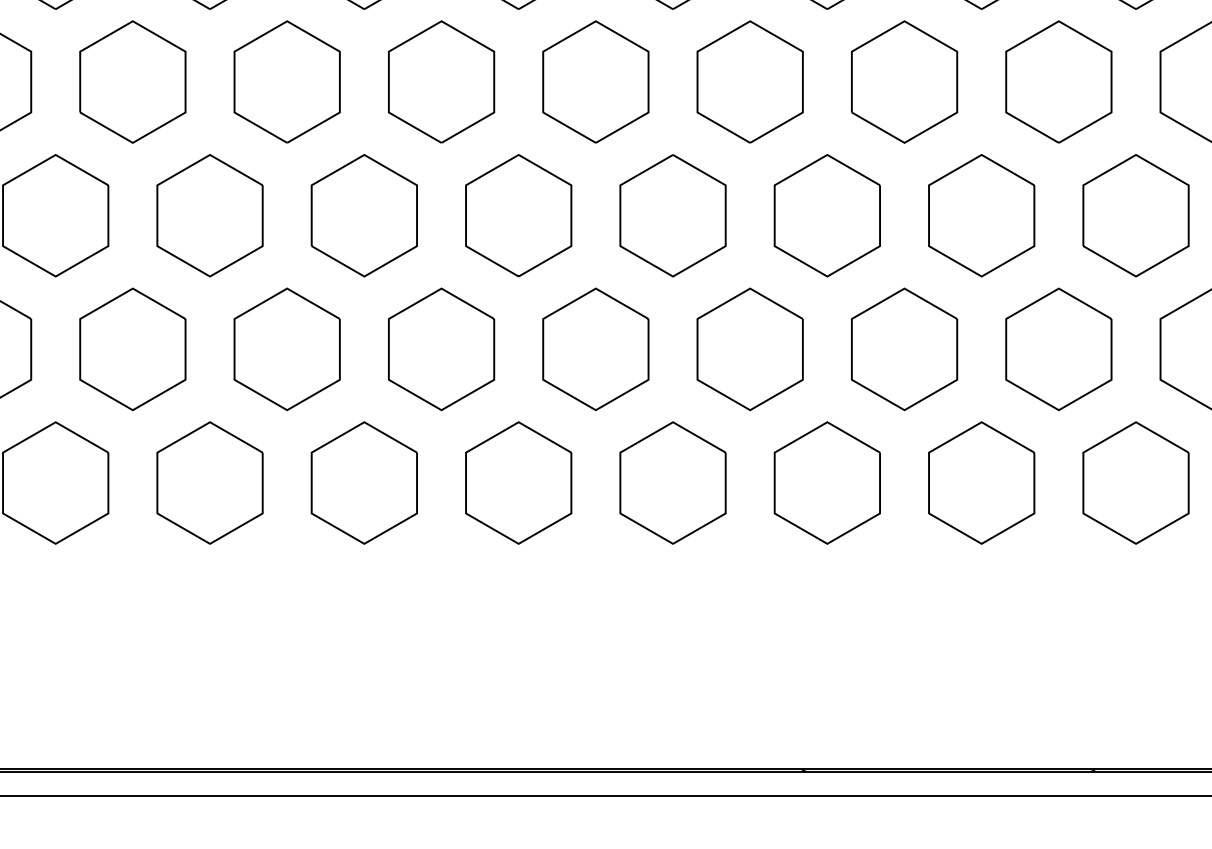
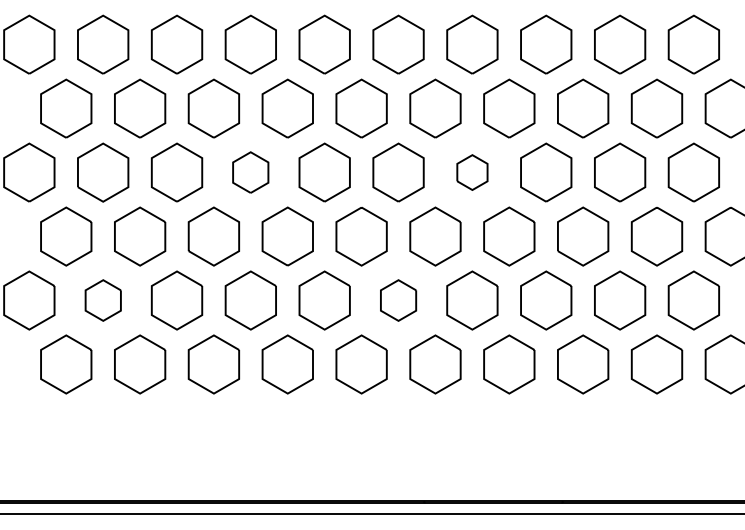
part: (440, 81) -> (250, 172), size x0.7
part: (904, 81) -> (472, 172), size x0.6
part: (133, 349) -> (103, 300), size x0.7
part: (750, 349) -> (398, 300), size x0.7

